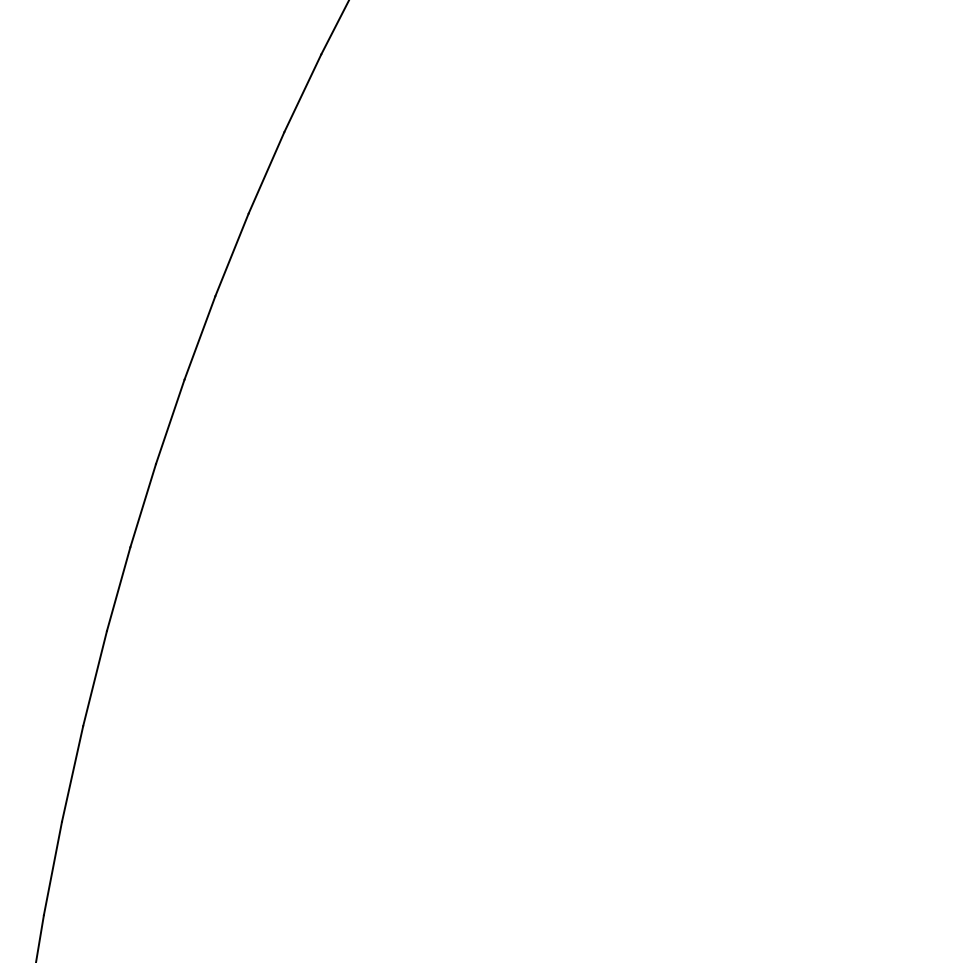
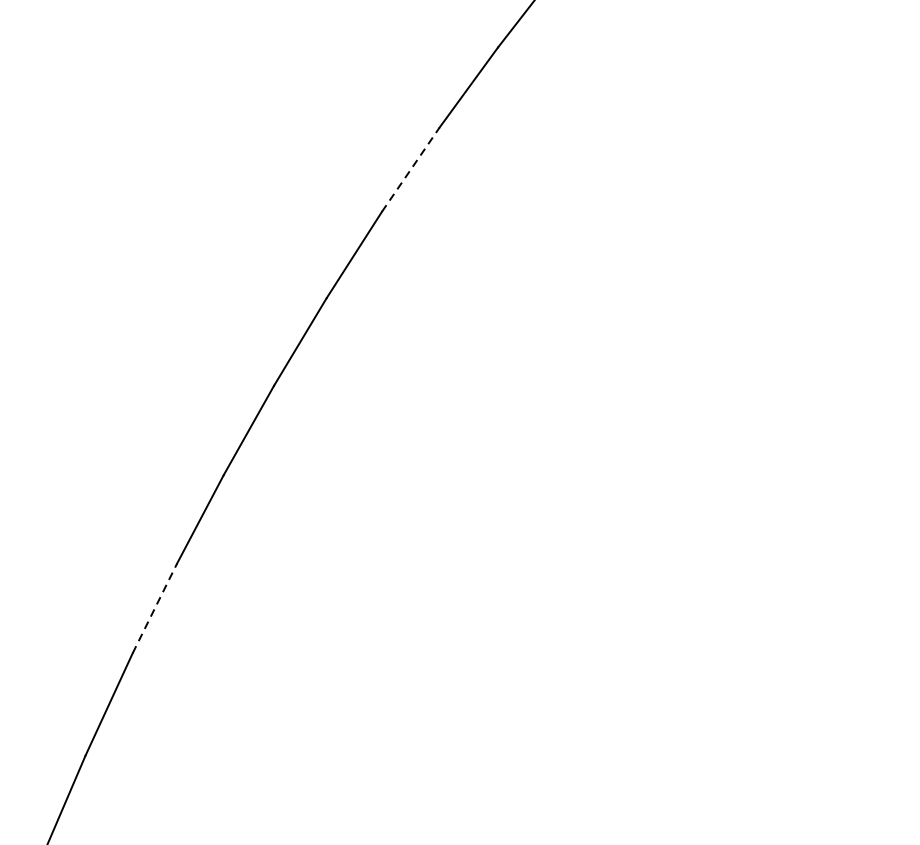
line: (266, 172) -> (410, 169), solid -> dashed
line: (118, 589) -> (154, 608), solid -> dashed

